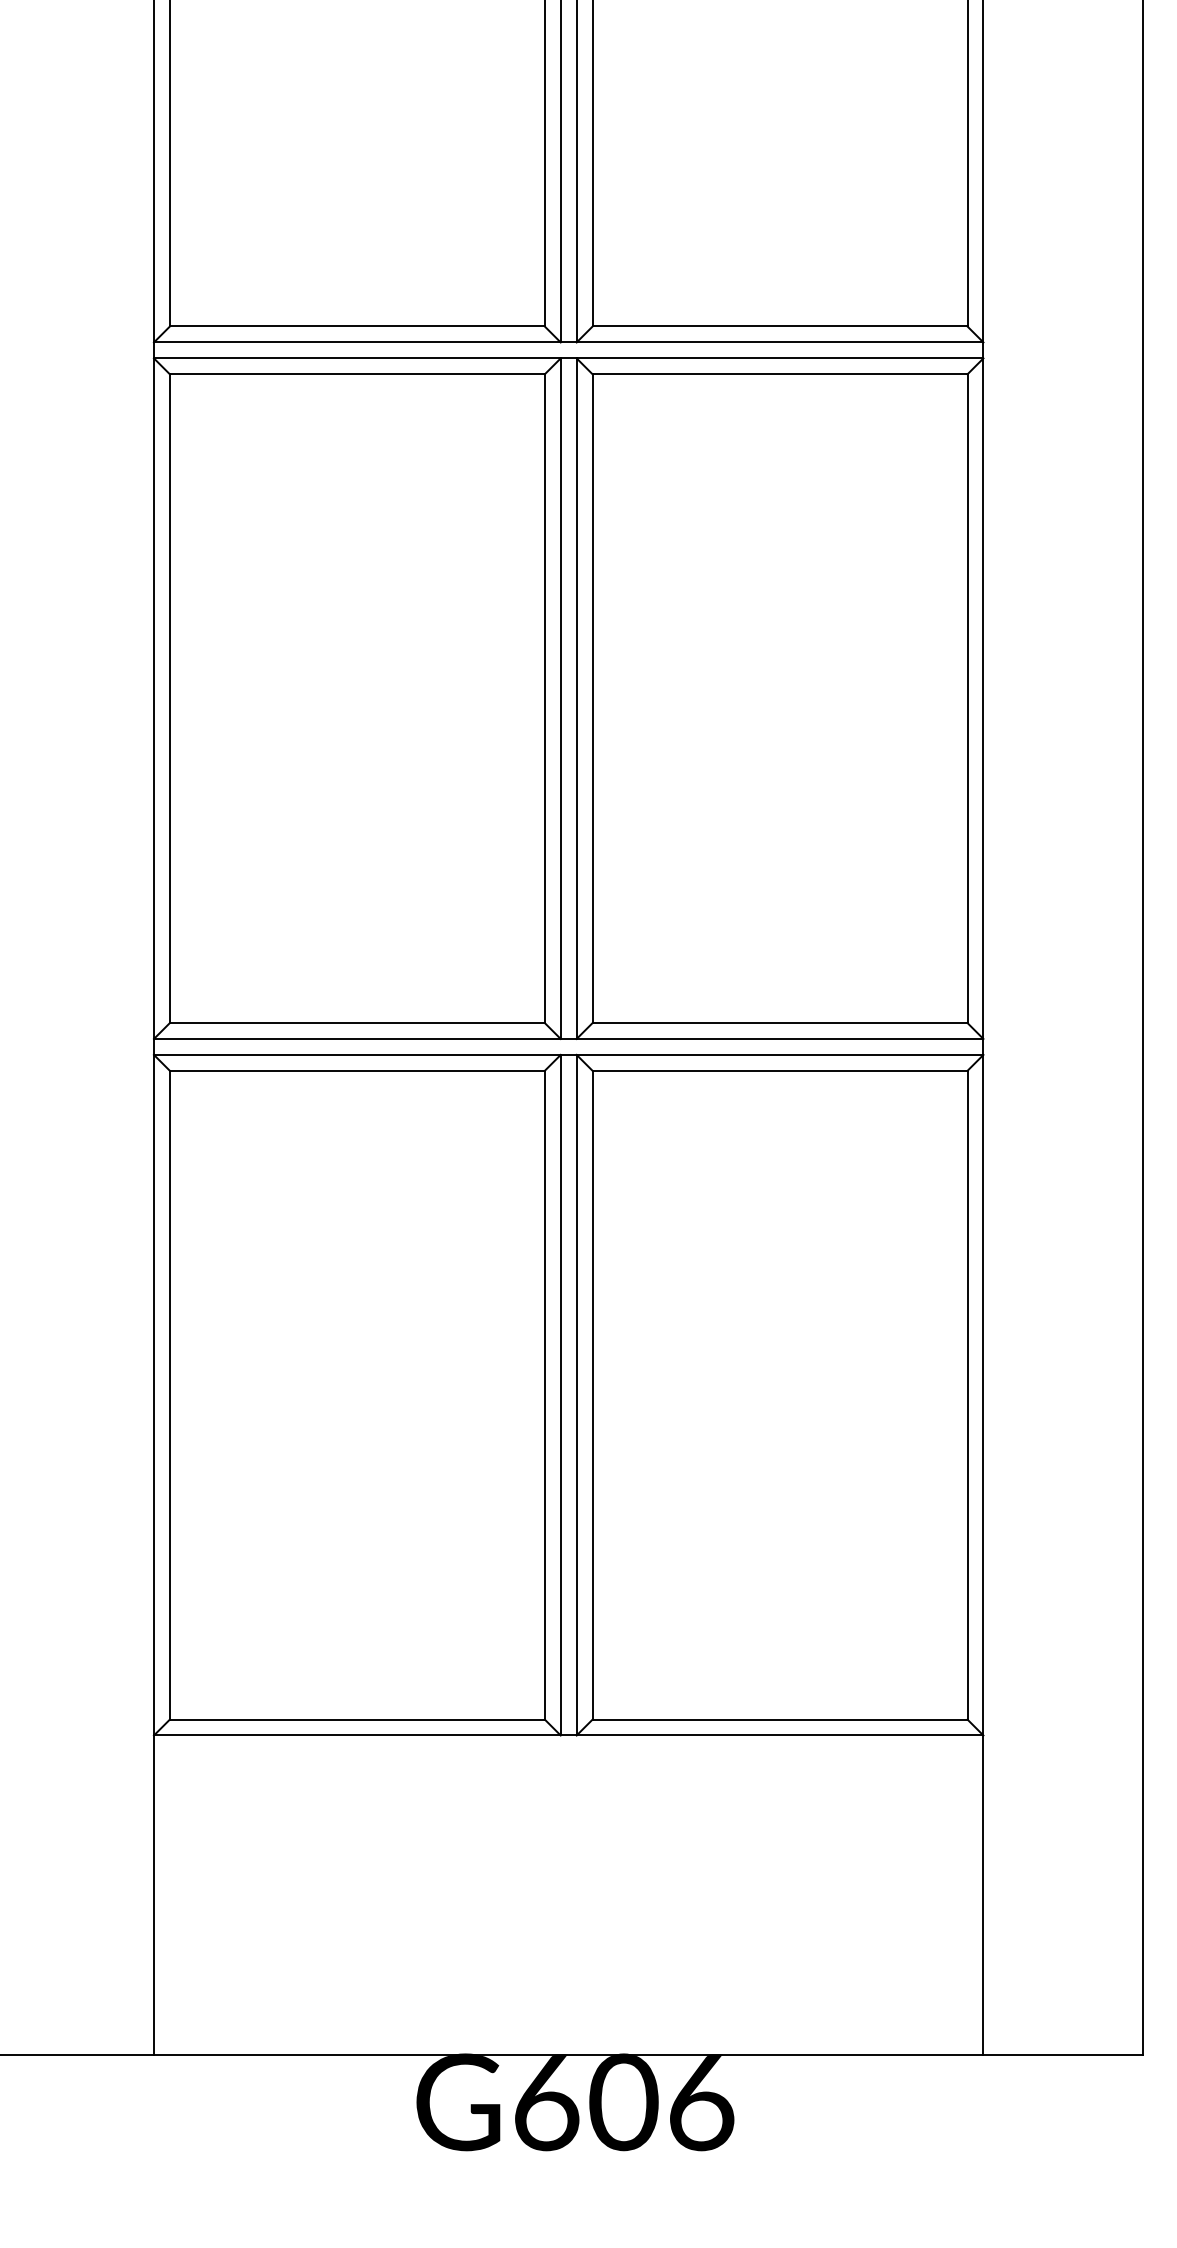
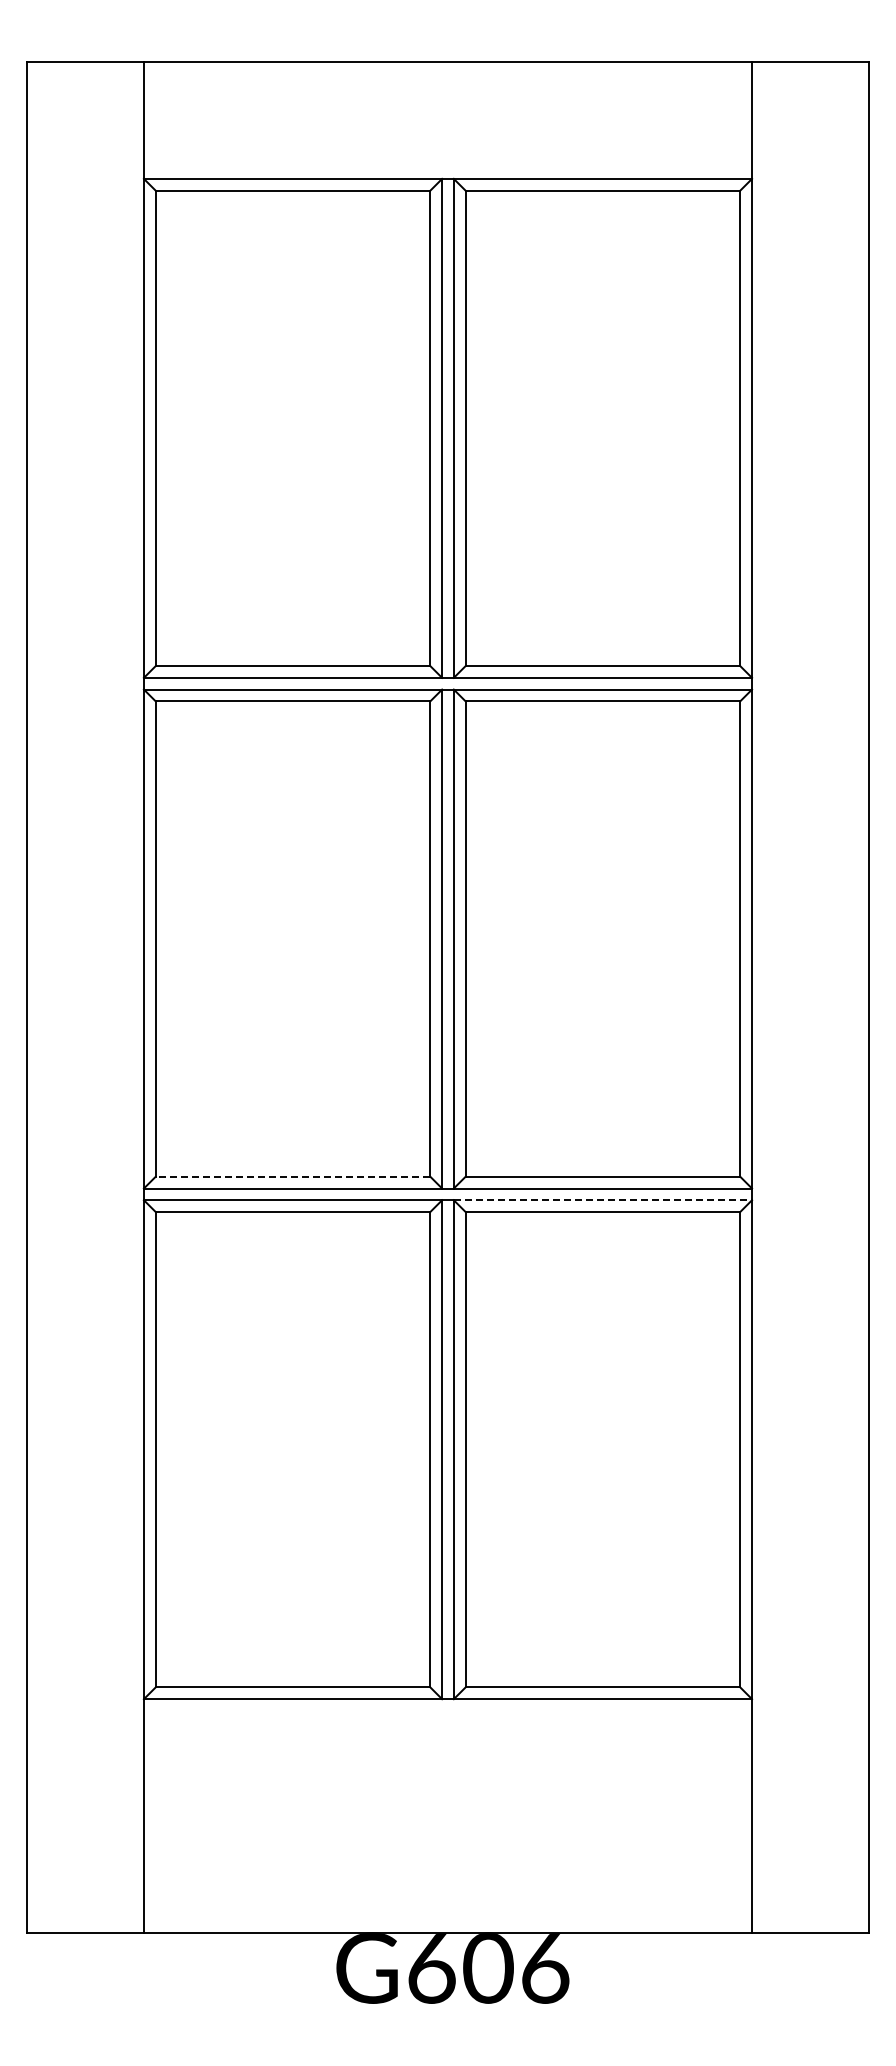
line: (356, 1022) -> (292, 1176), solid -> dashed
line: (780, 1055) -> (603, 1200), solid -> dashed

